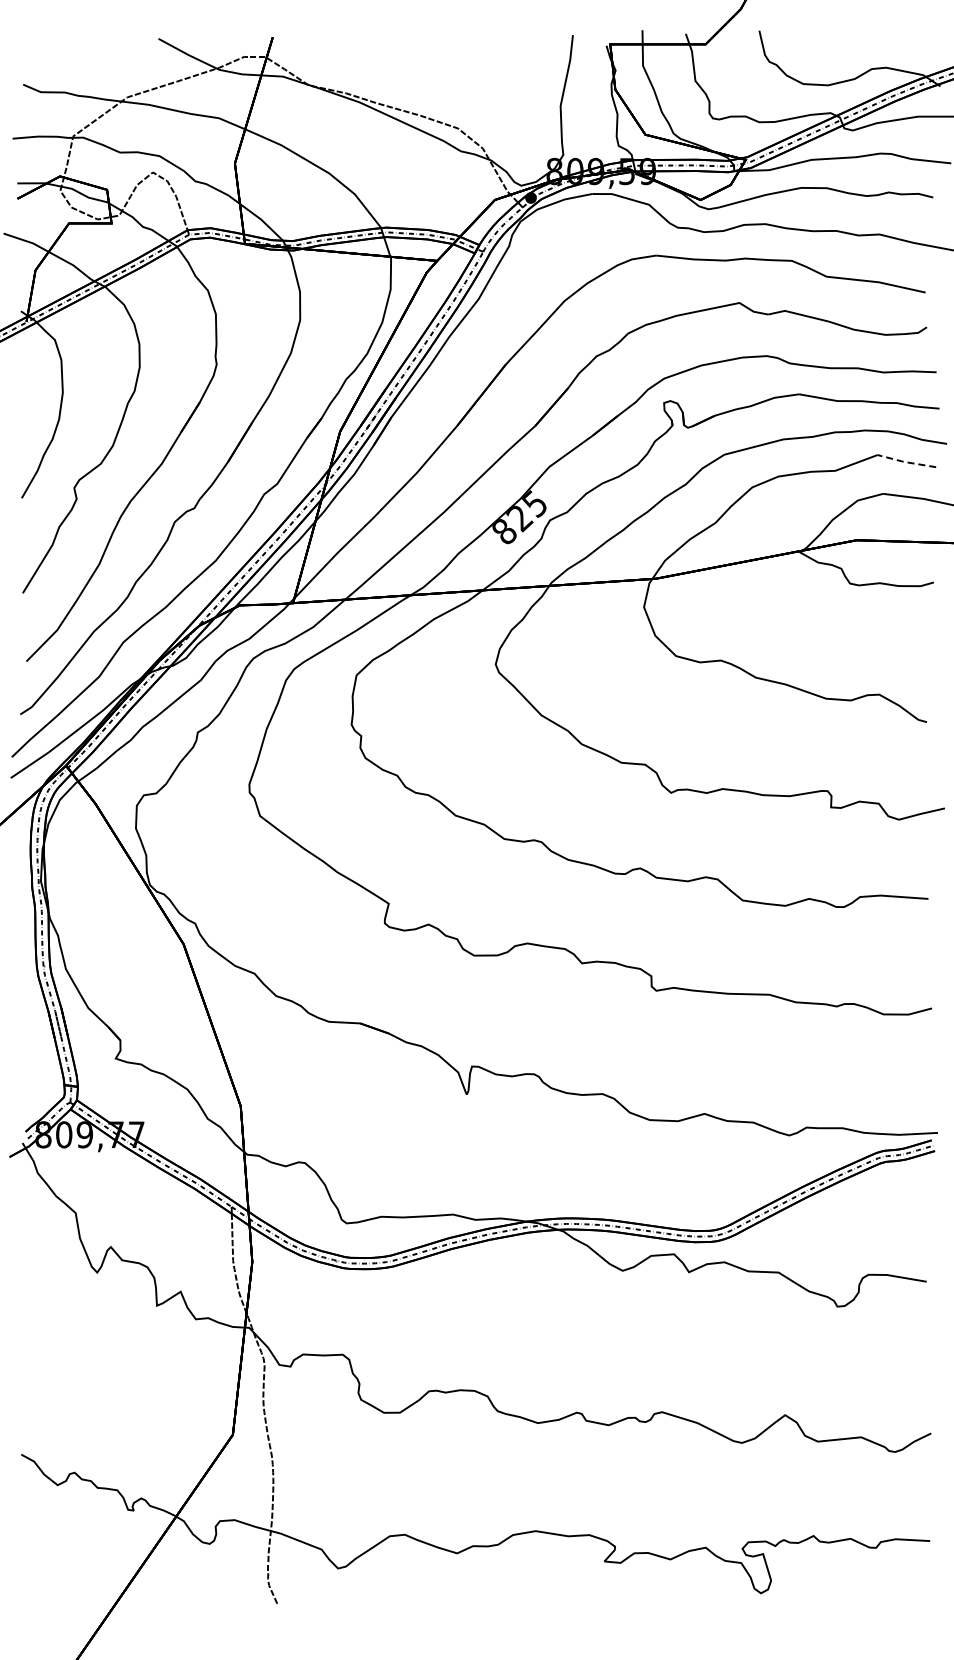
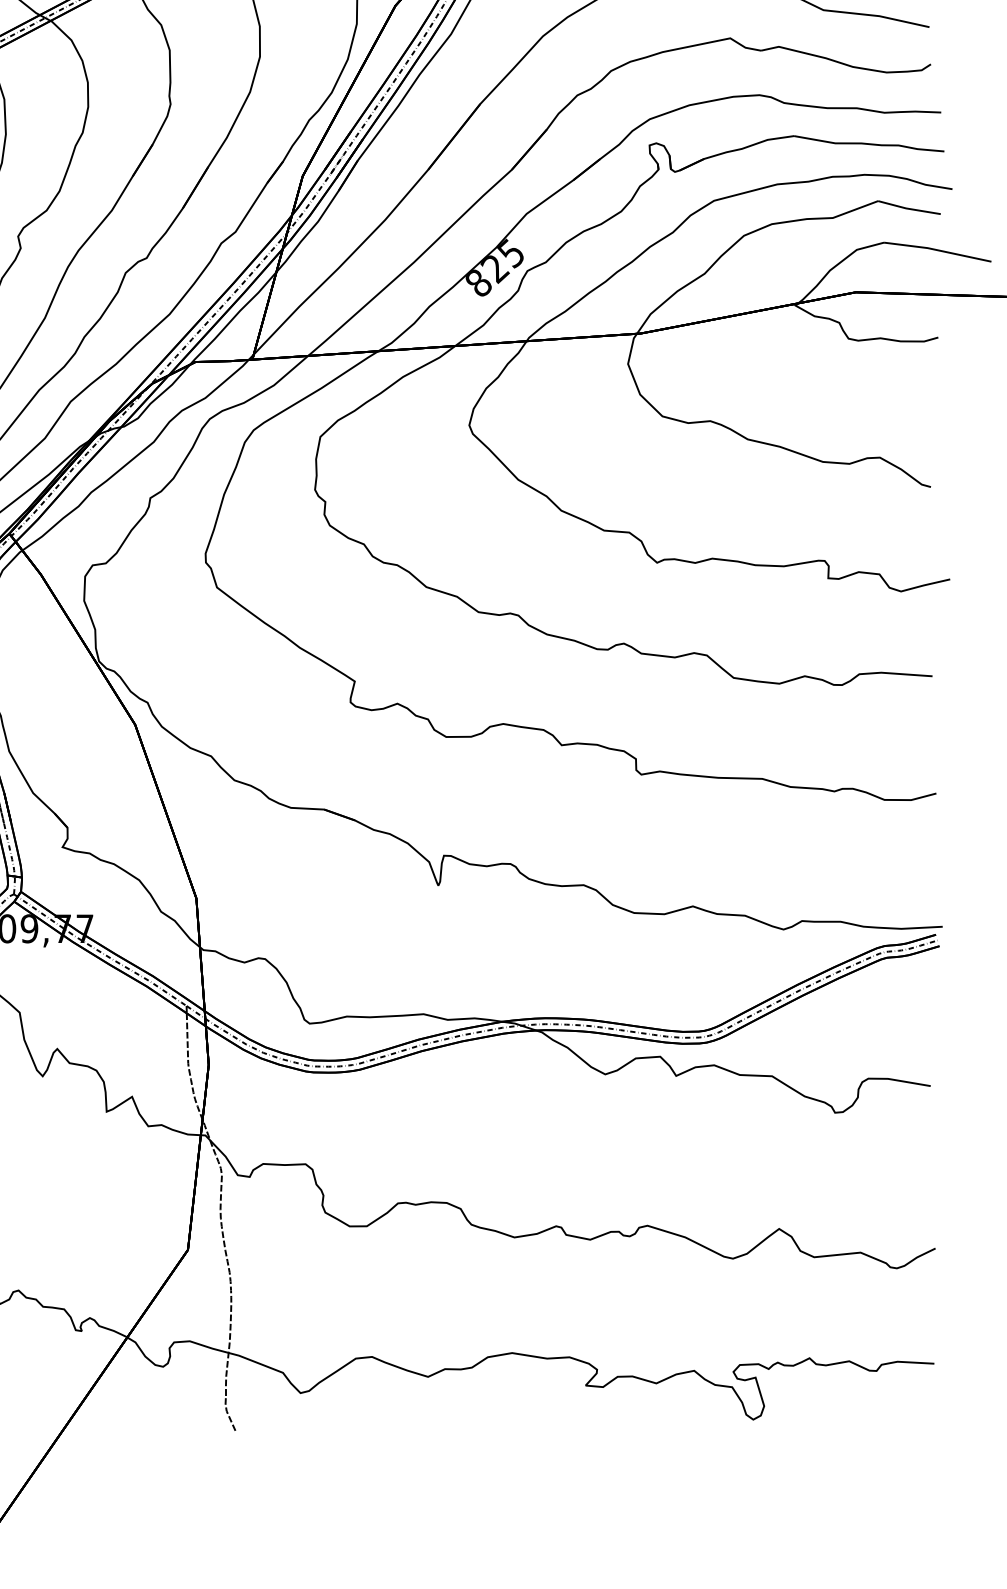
line: (905, 462) -> (907, 209), dashed -> solid

